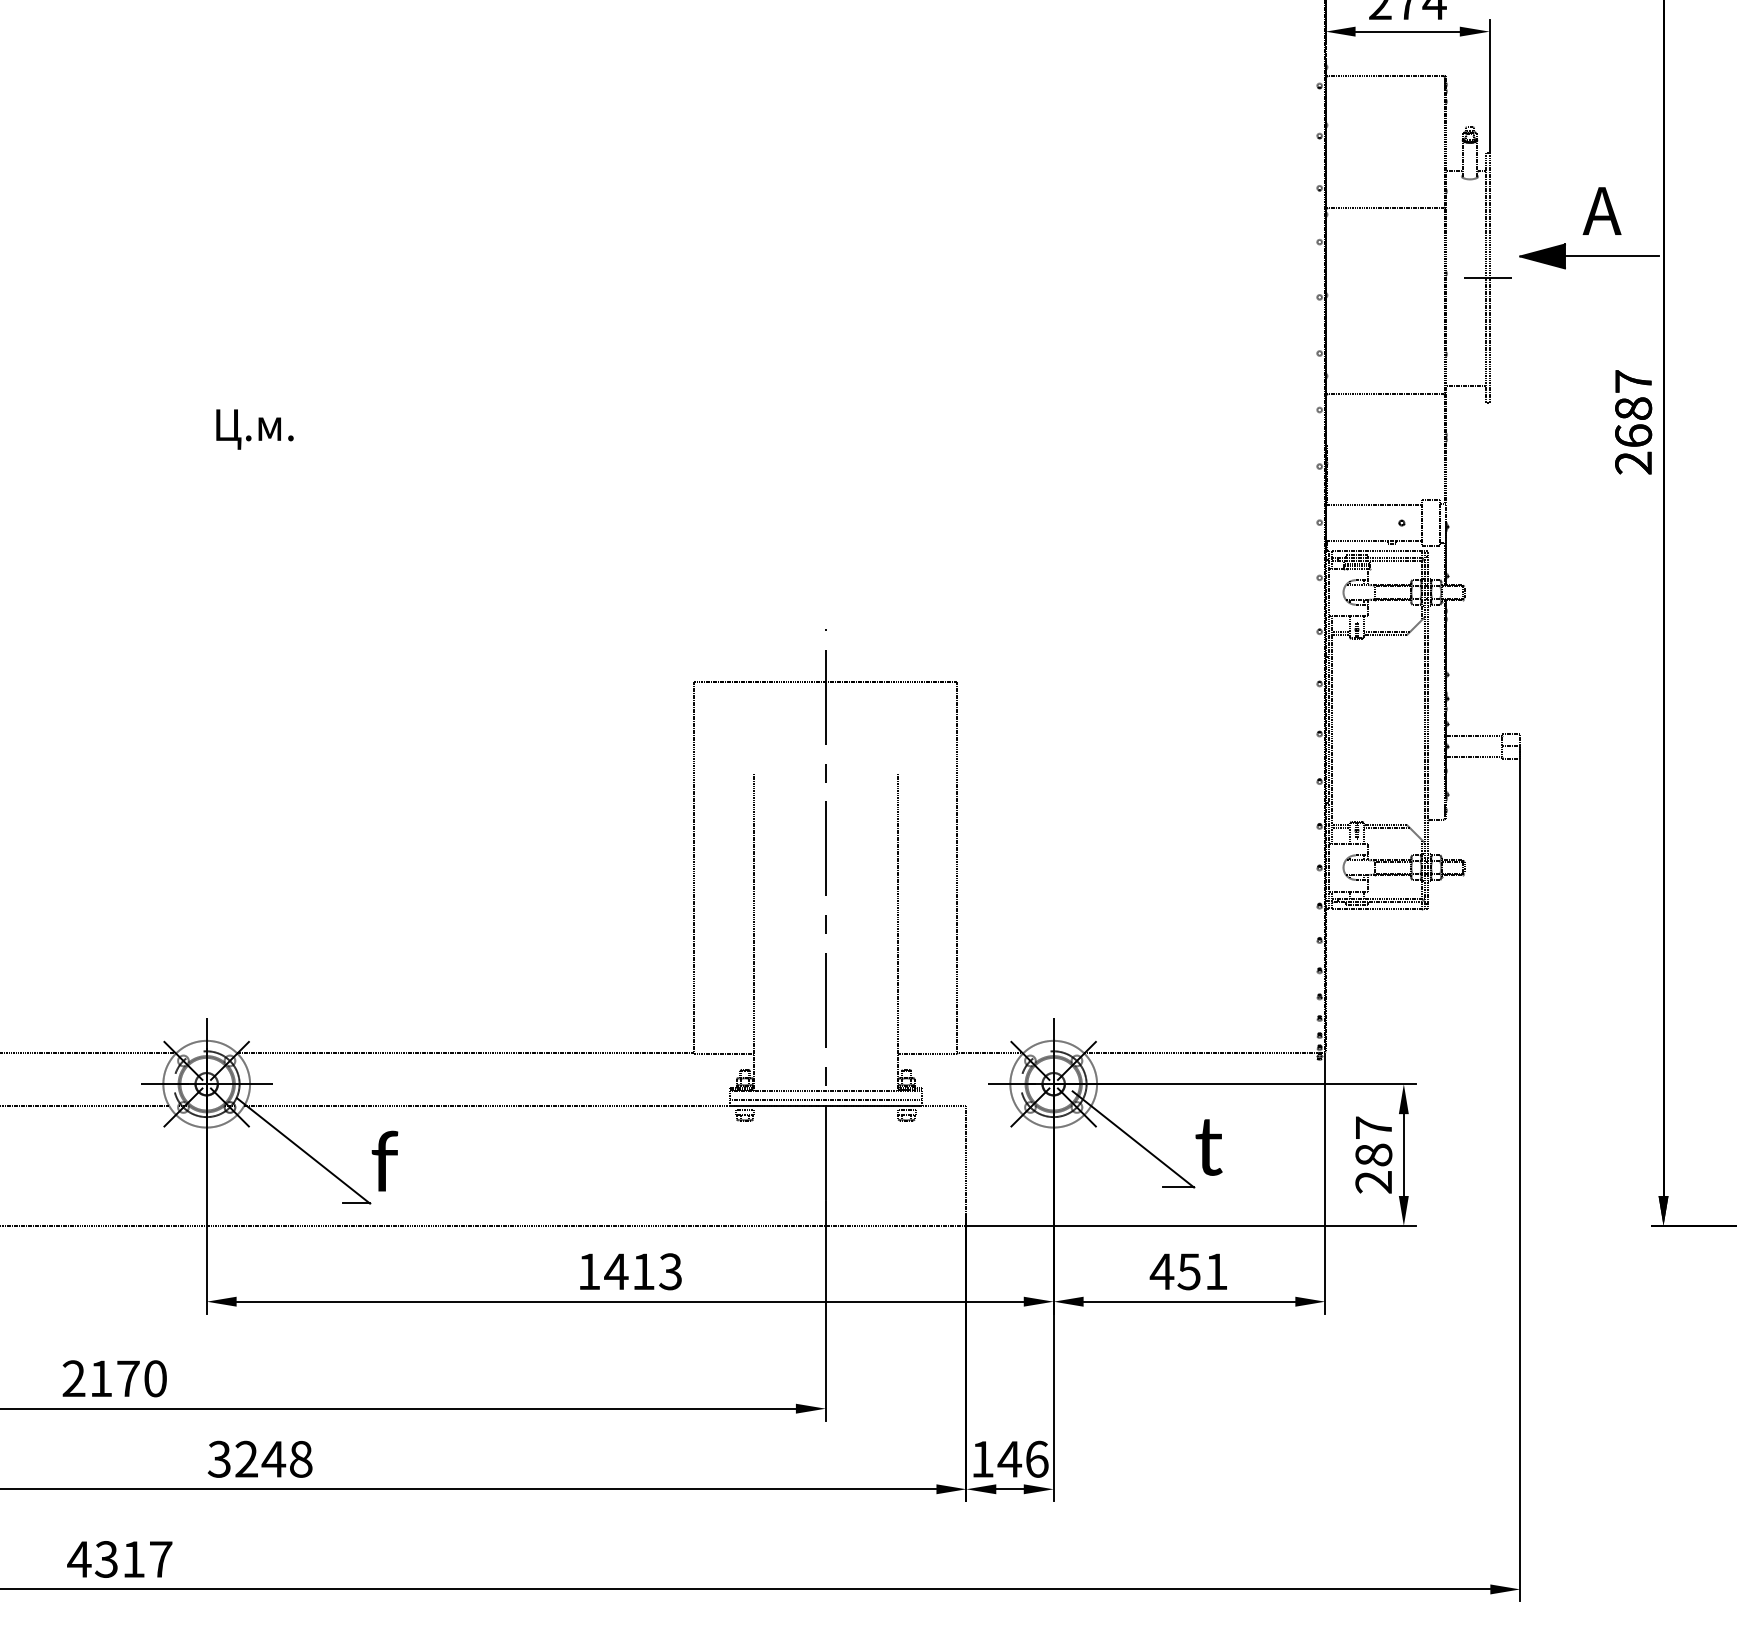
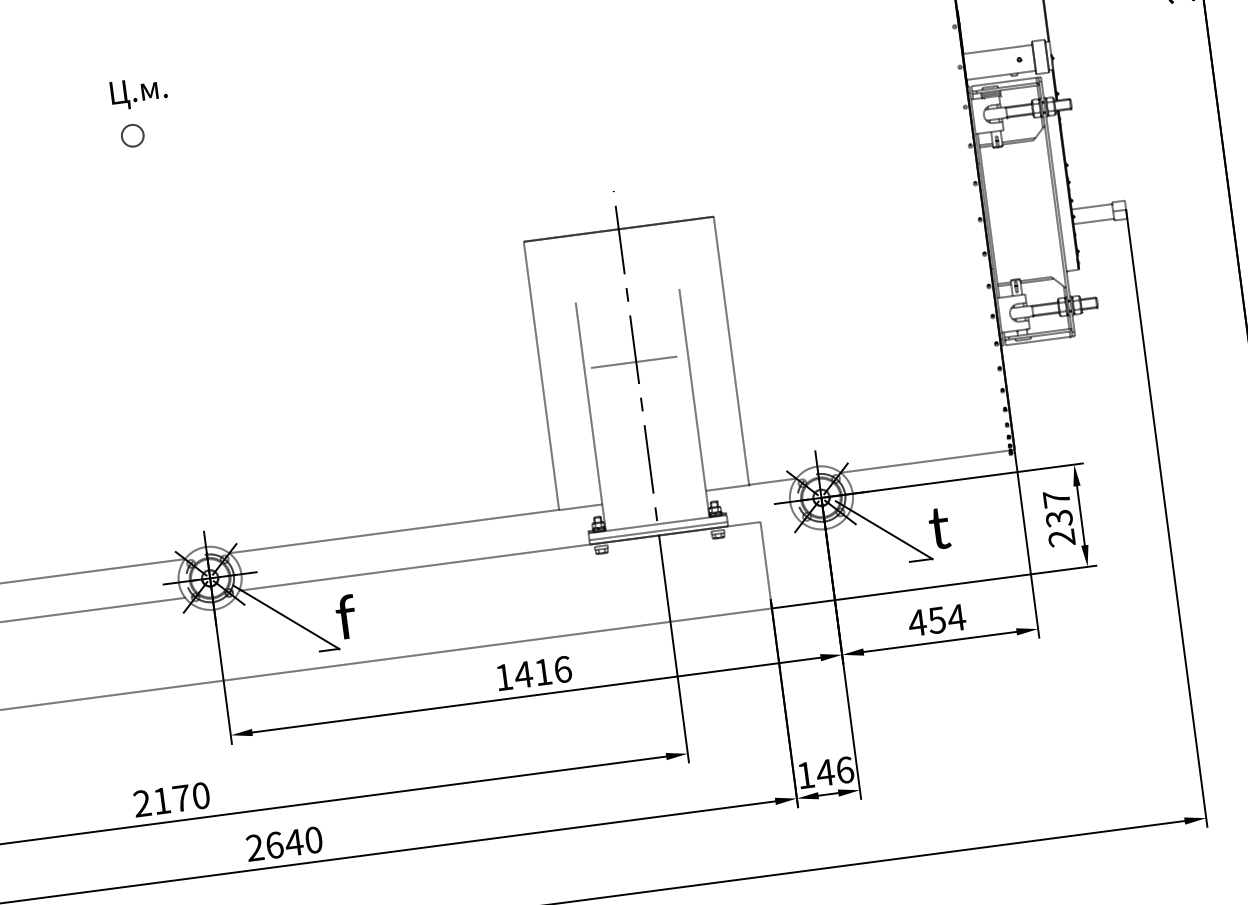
text: (254, 429) -> (138, 93), moved
circle: (180, 467) -> (132, 135), added
line: (822, 865) -> (633, 361), added
text: (1373, 1154) -> (1058, 518), 287 -> 237
text: (670, 1271) -> (562, 669), 1413 -> 1416
text: (1216, 1271) -> (956, 617), 451 -> 454
text: (259, 1458) -> (283, 843), 3248 -> 2640

